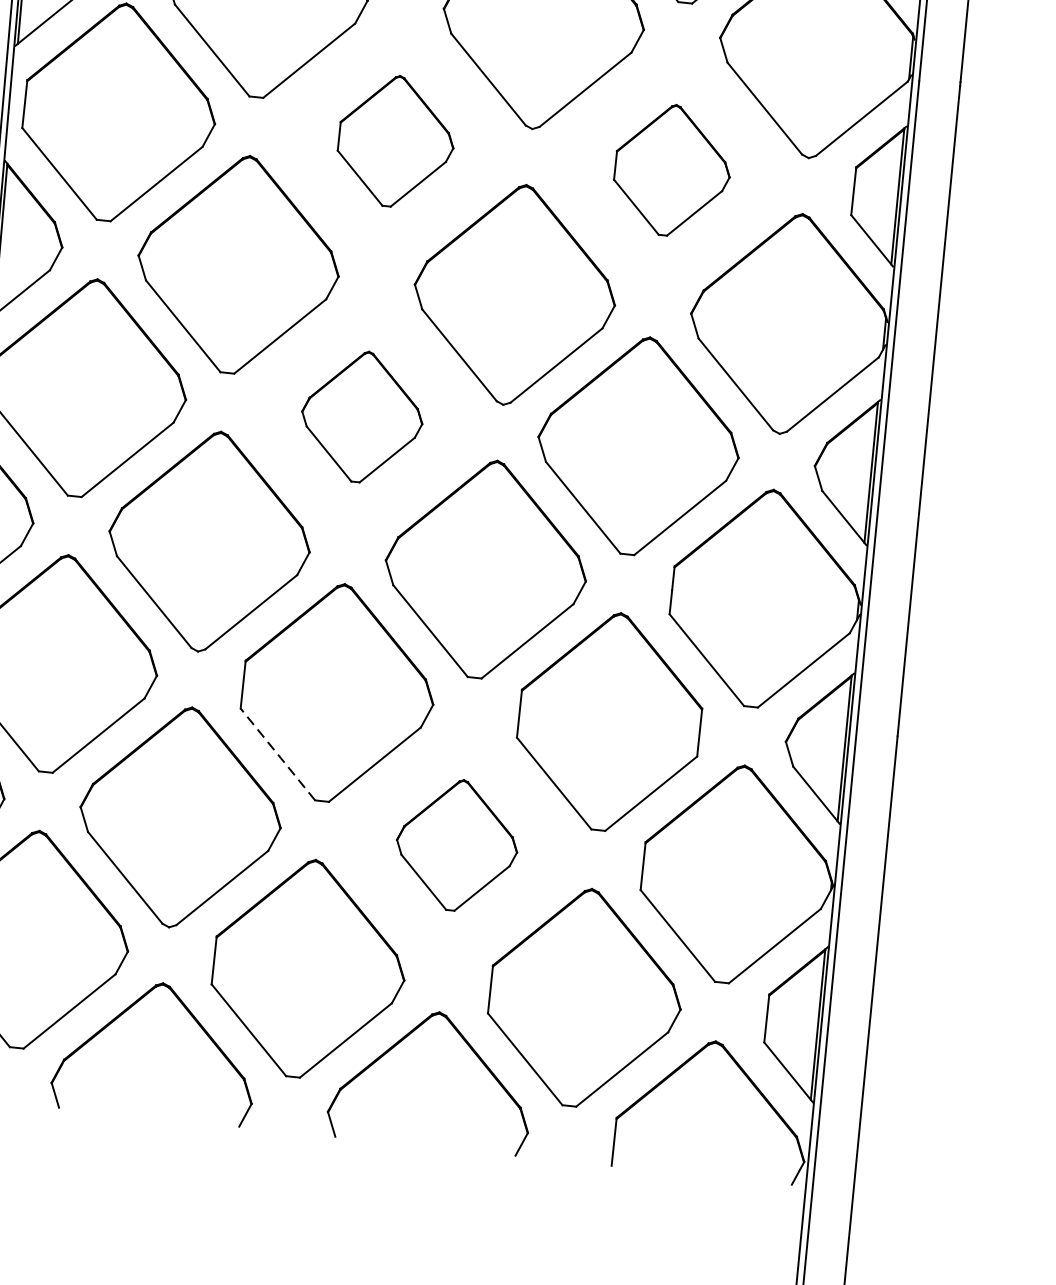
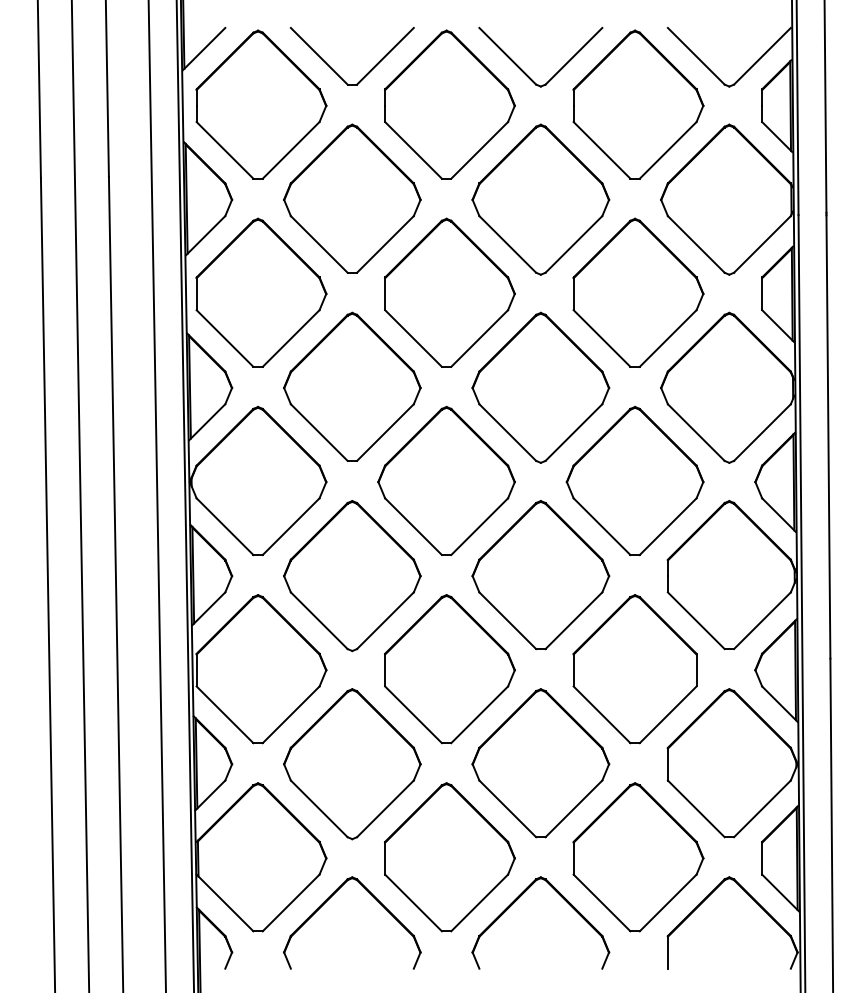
part: (395, 141) -> (449, 292), size x1.67
part: (672, 170) -> (638, 292), size x1.67
part: (362, 416) -> (446, 480), size x1.67
line: (277, 754) -> (413, 714), dashed -> solid
part: (456, 845) -> (540, 763), size x1.67

